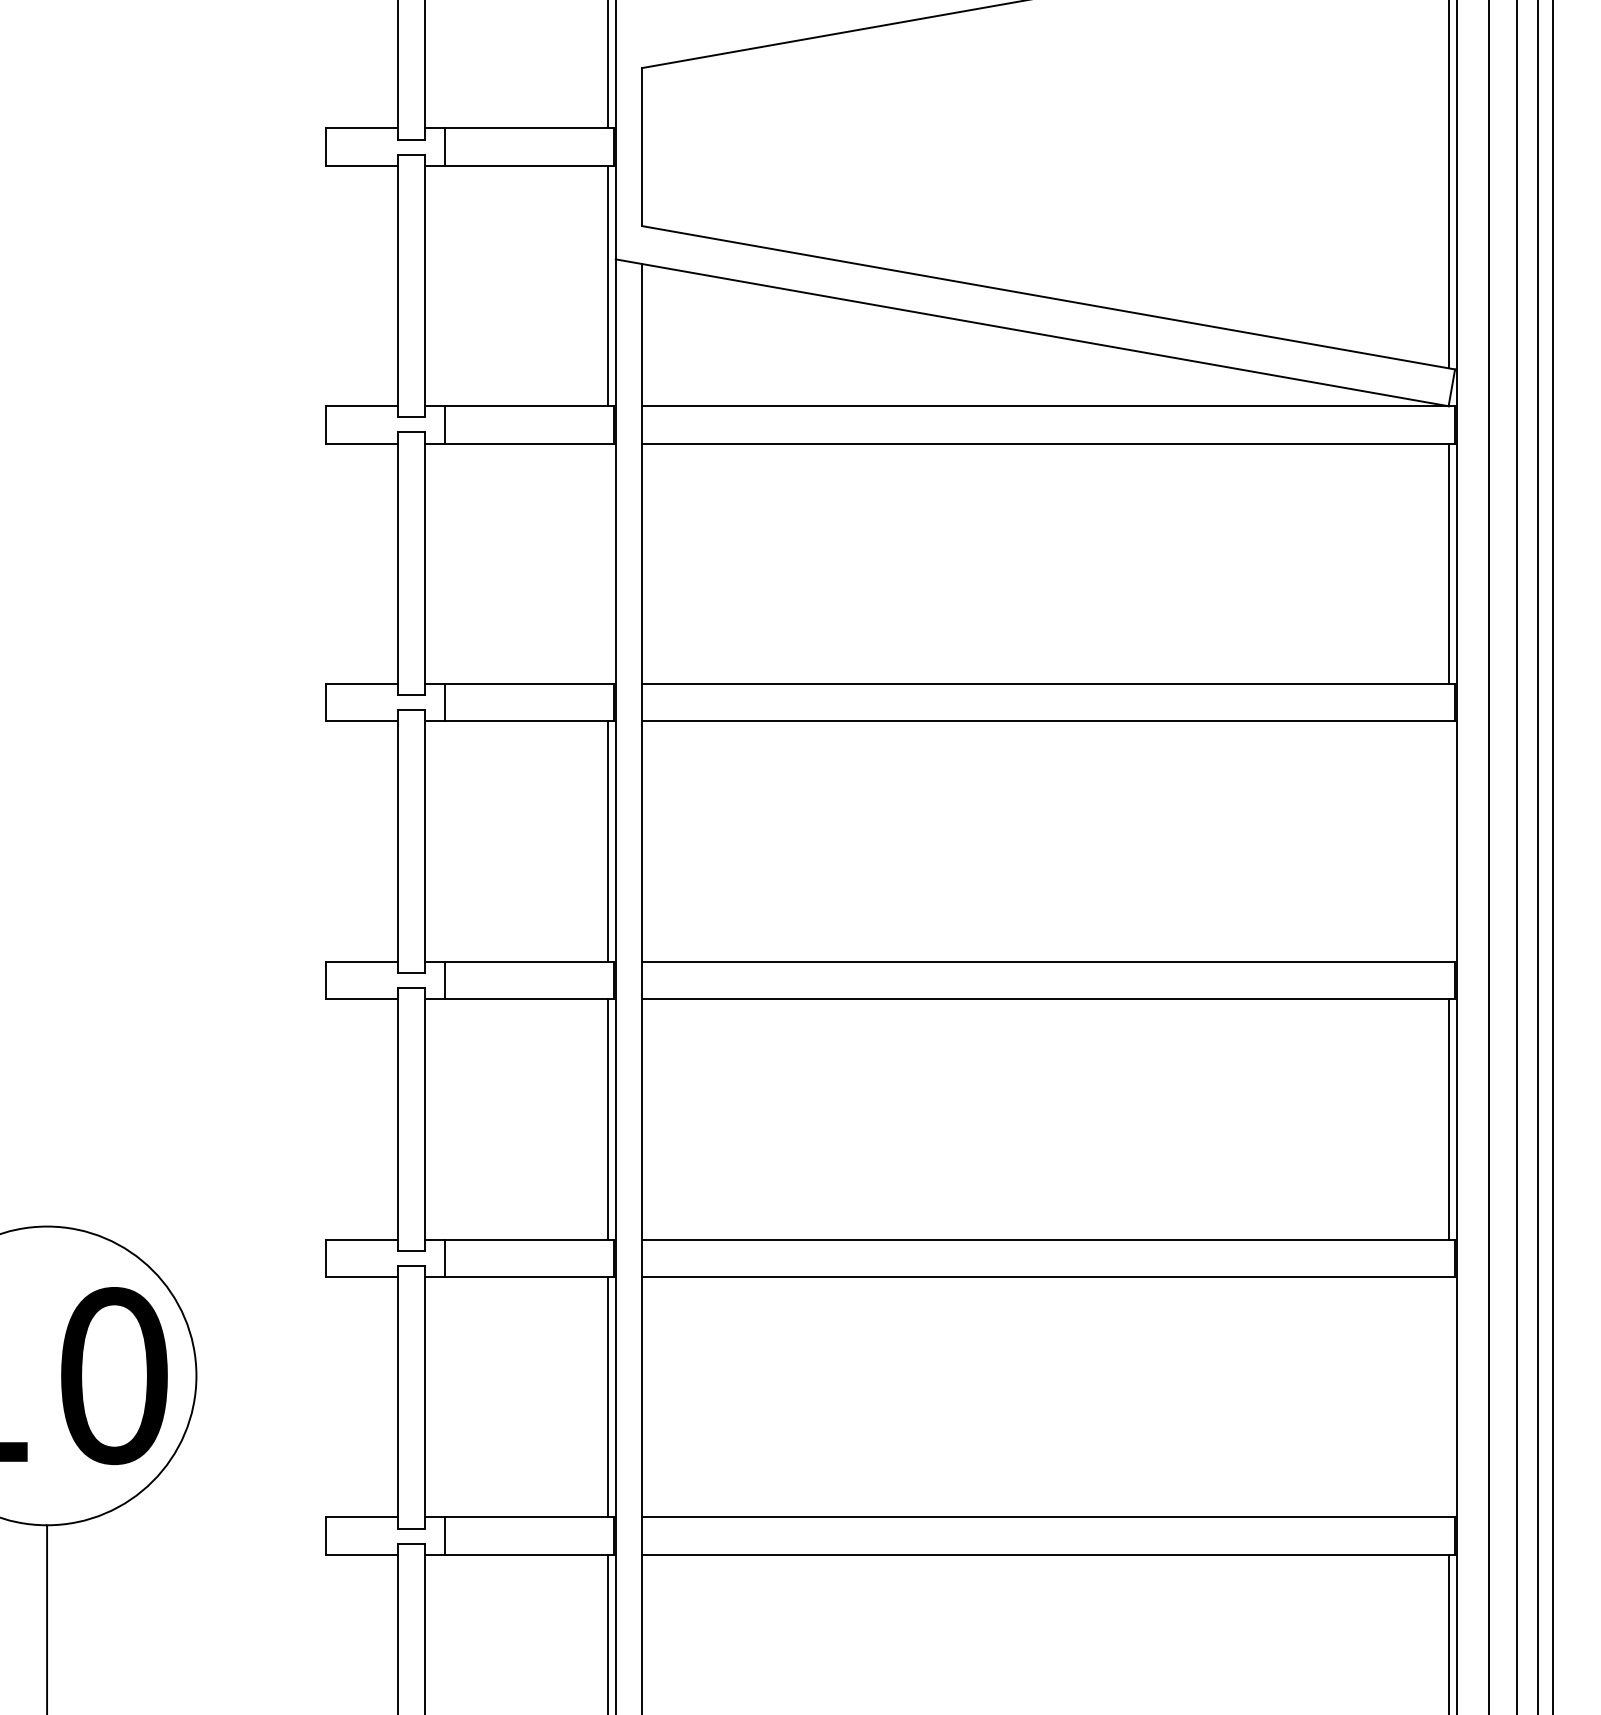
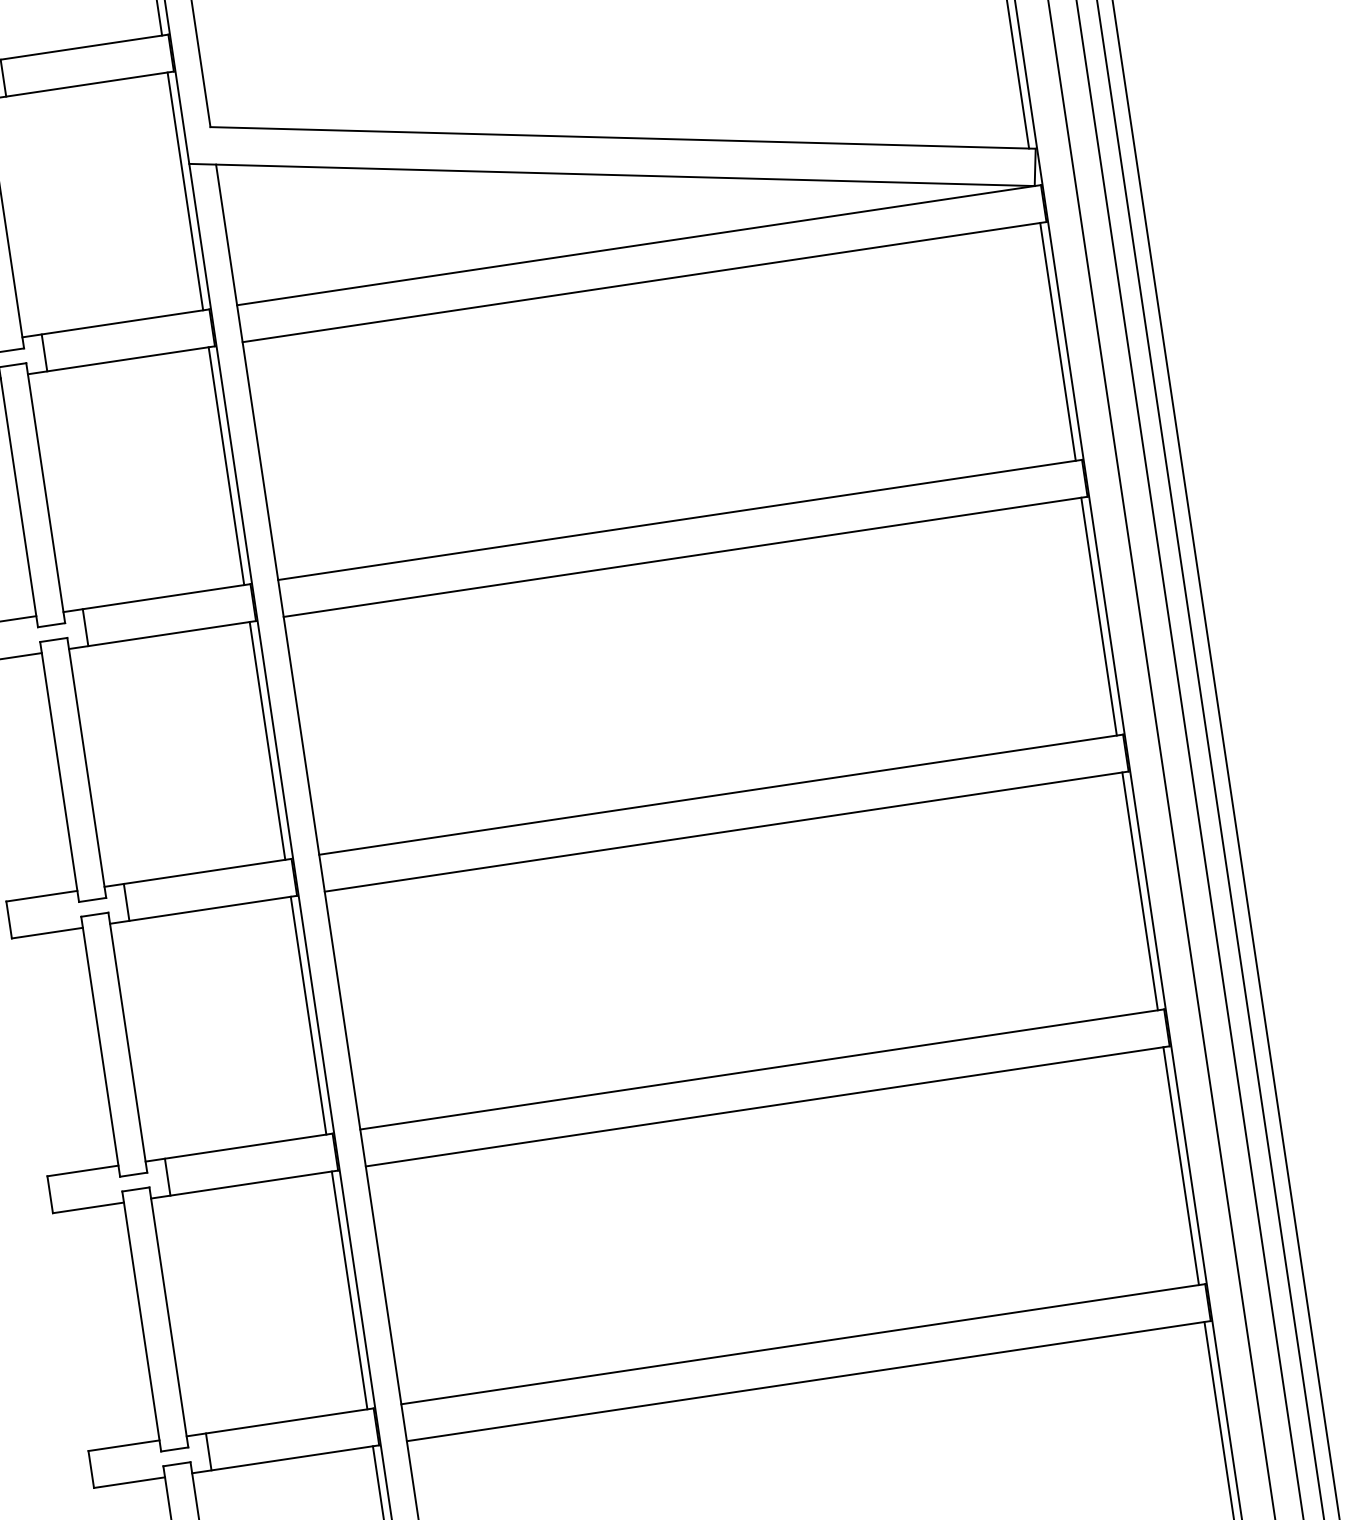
line: (607, 563) -> (226, 465), added
line: (1448, 841) -> (1098, 616), added
line: (1448, 1396) -> (1180, 1165), added

